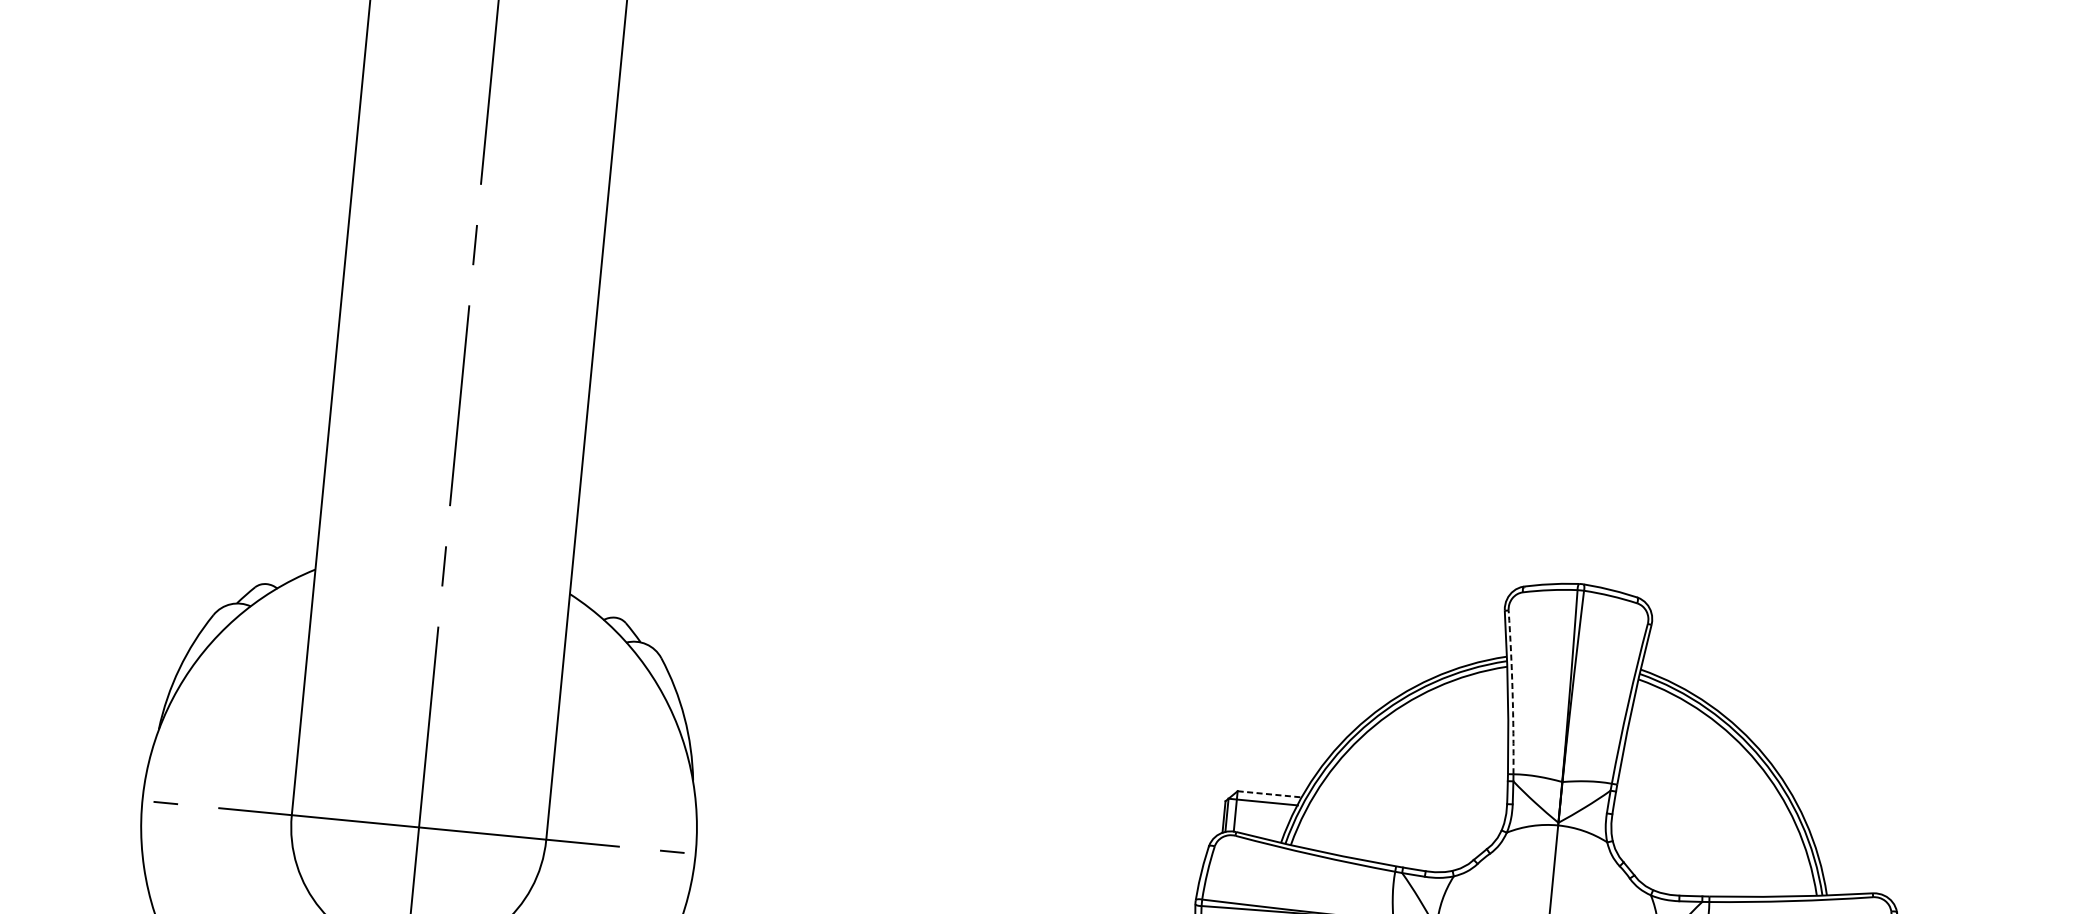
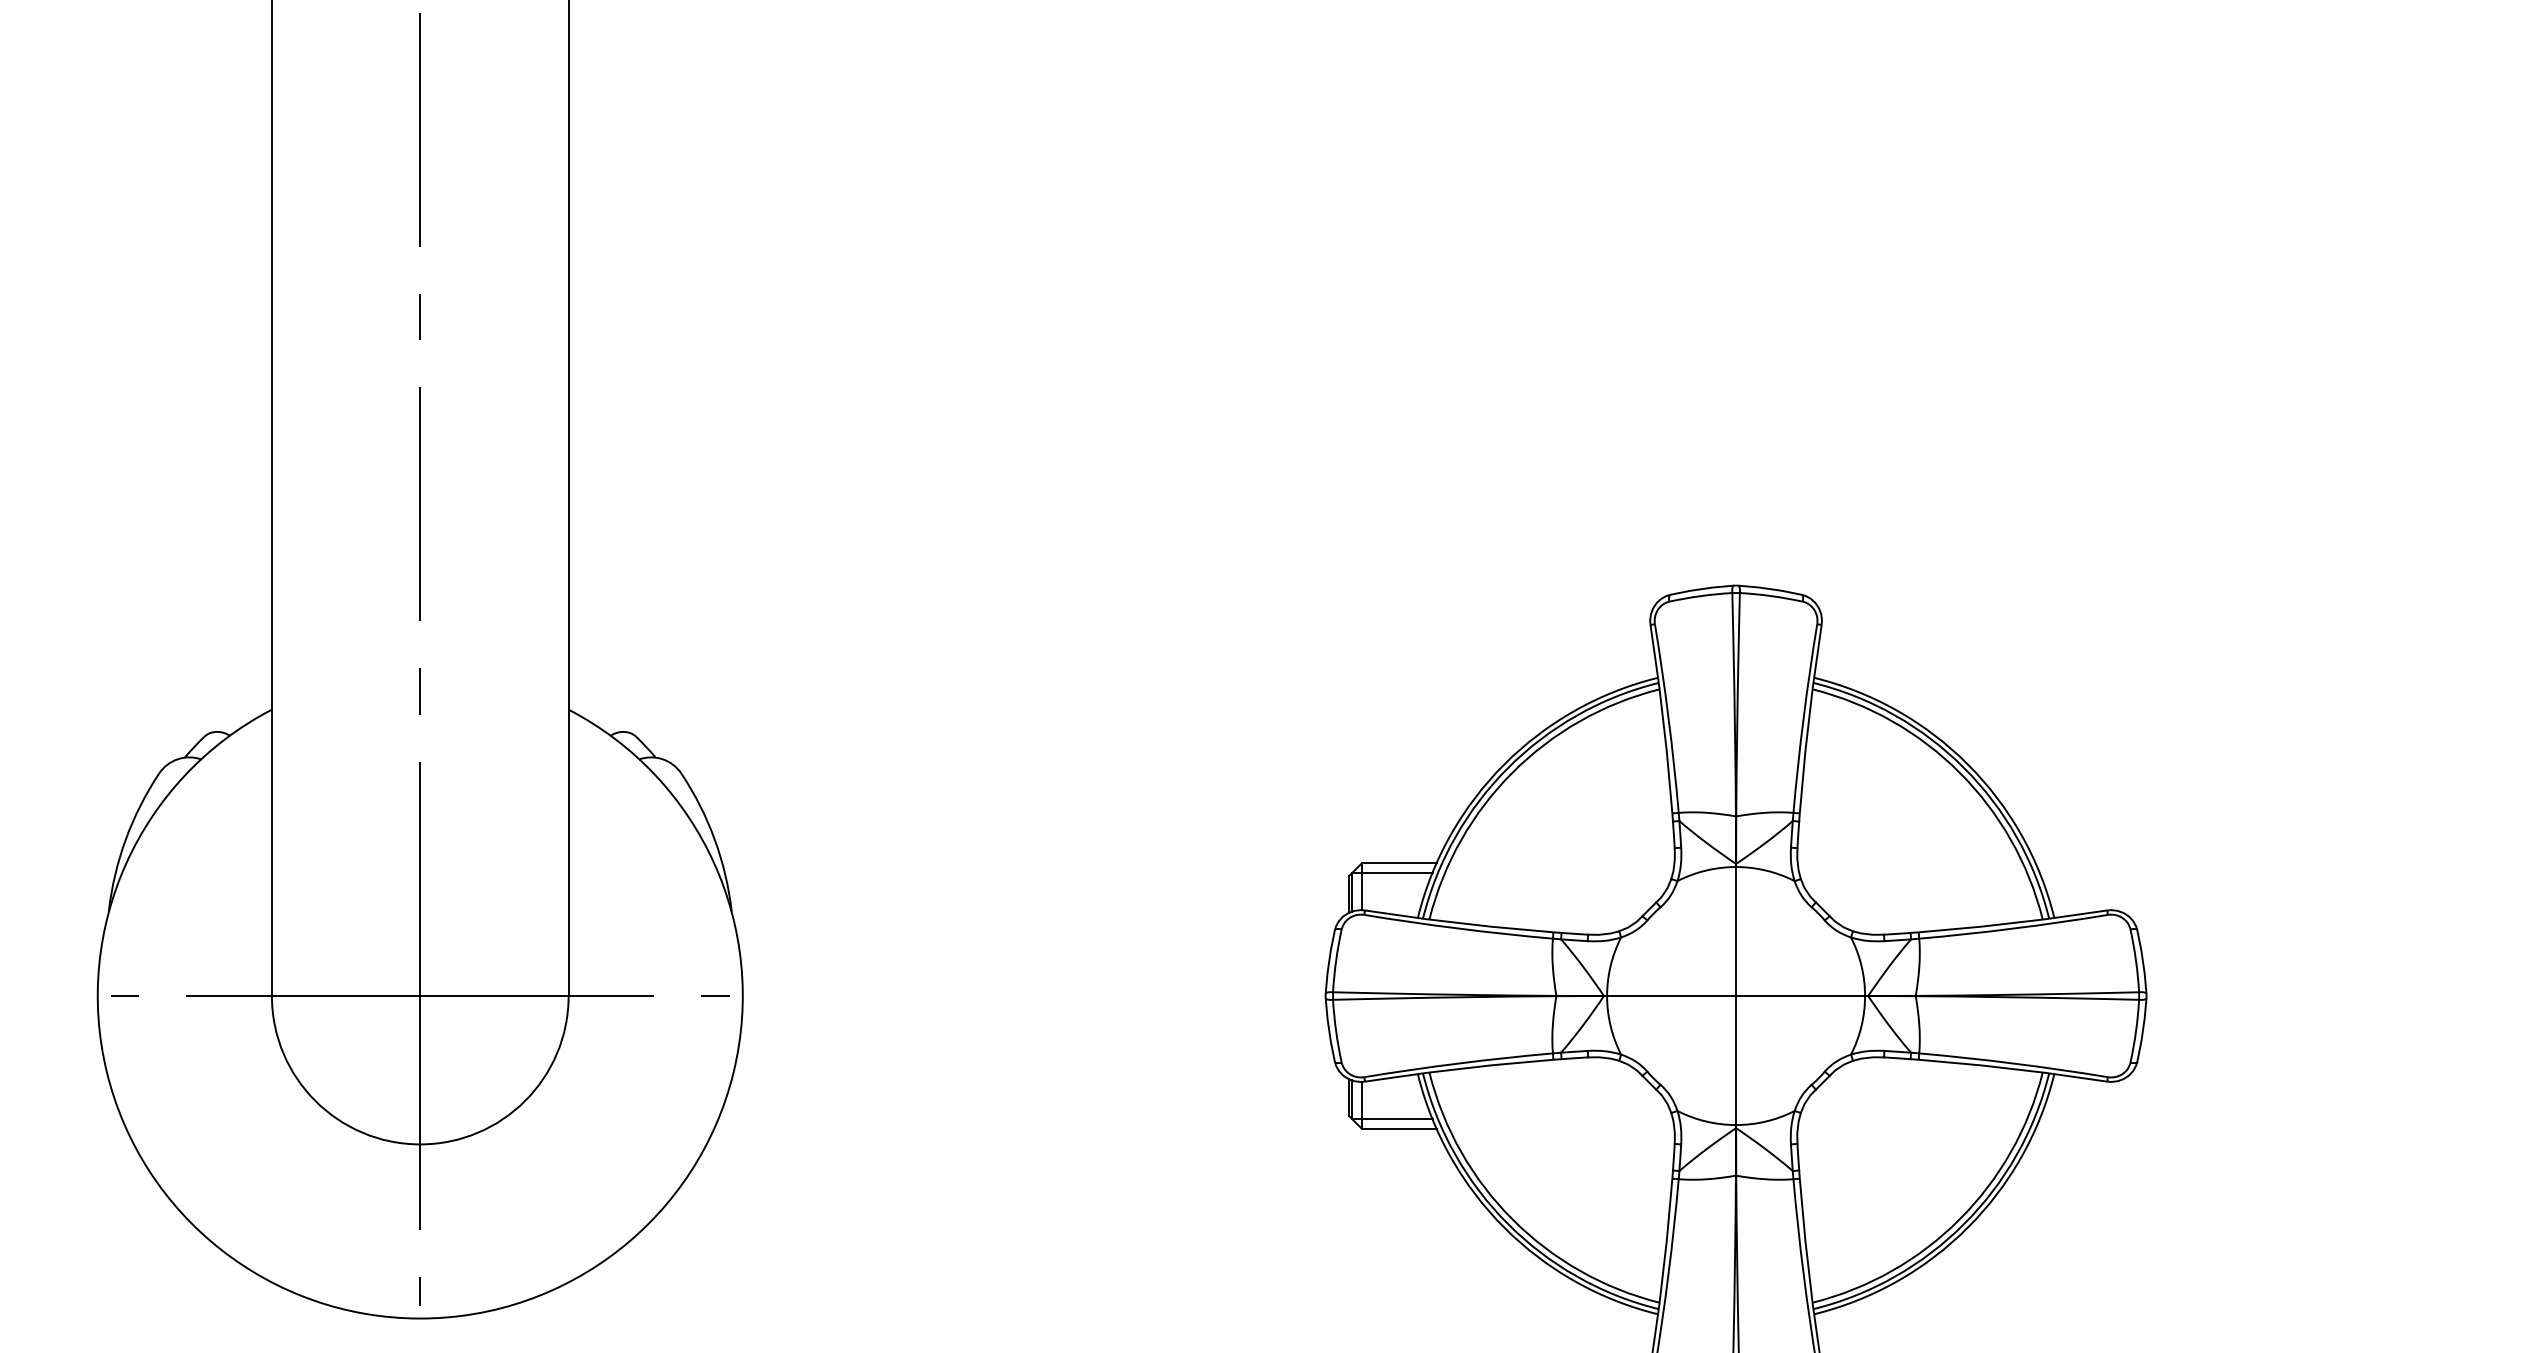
arc: (1512, 692) -> (1668, 718), dashed -> solid
line: (1269, 794) -> (1399, 863), dashed -> solid

